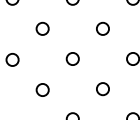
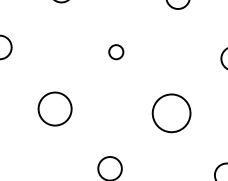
circle: (72, 58) -> (115, 51), size x0.6
circle: (42, 89) -> (54, 107), size x1.4
circle: (102, 89) -> (170, 114), size x1.6

